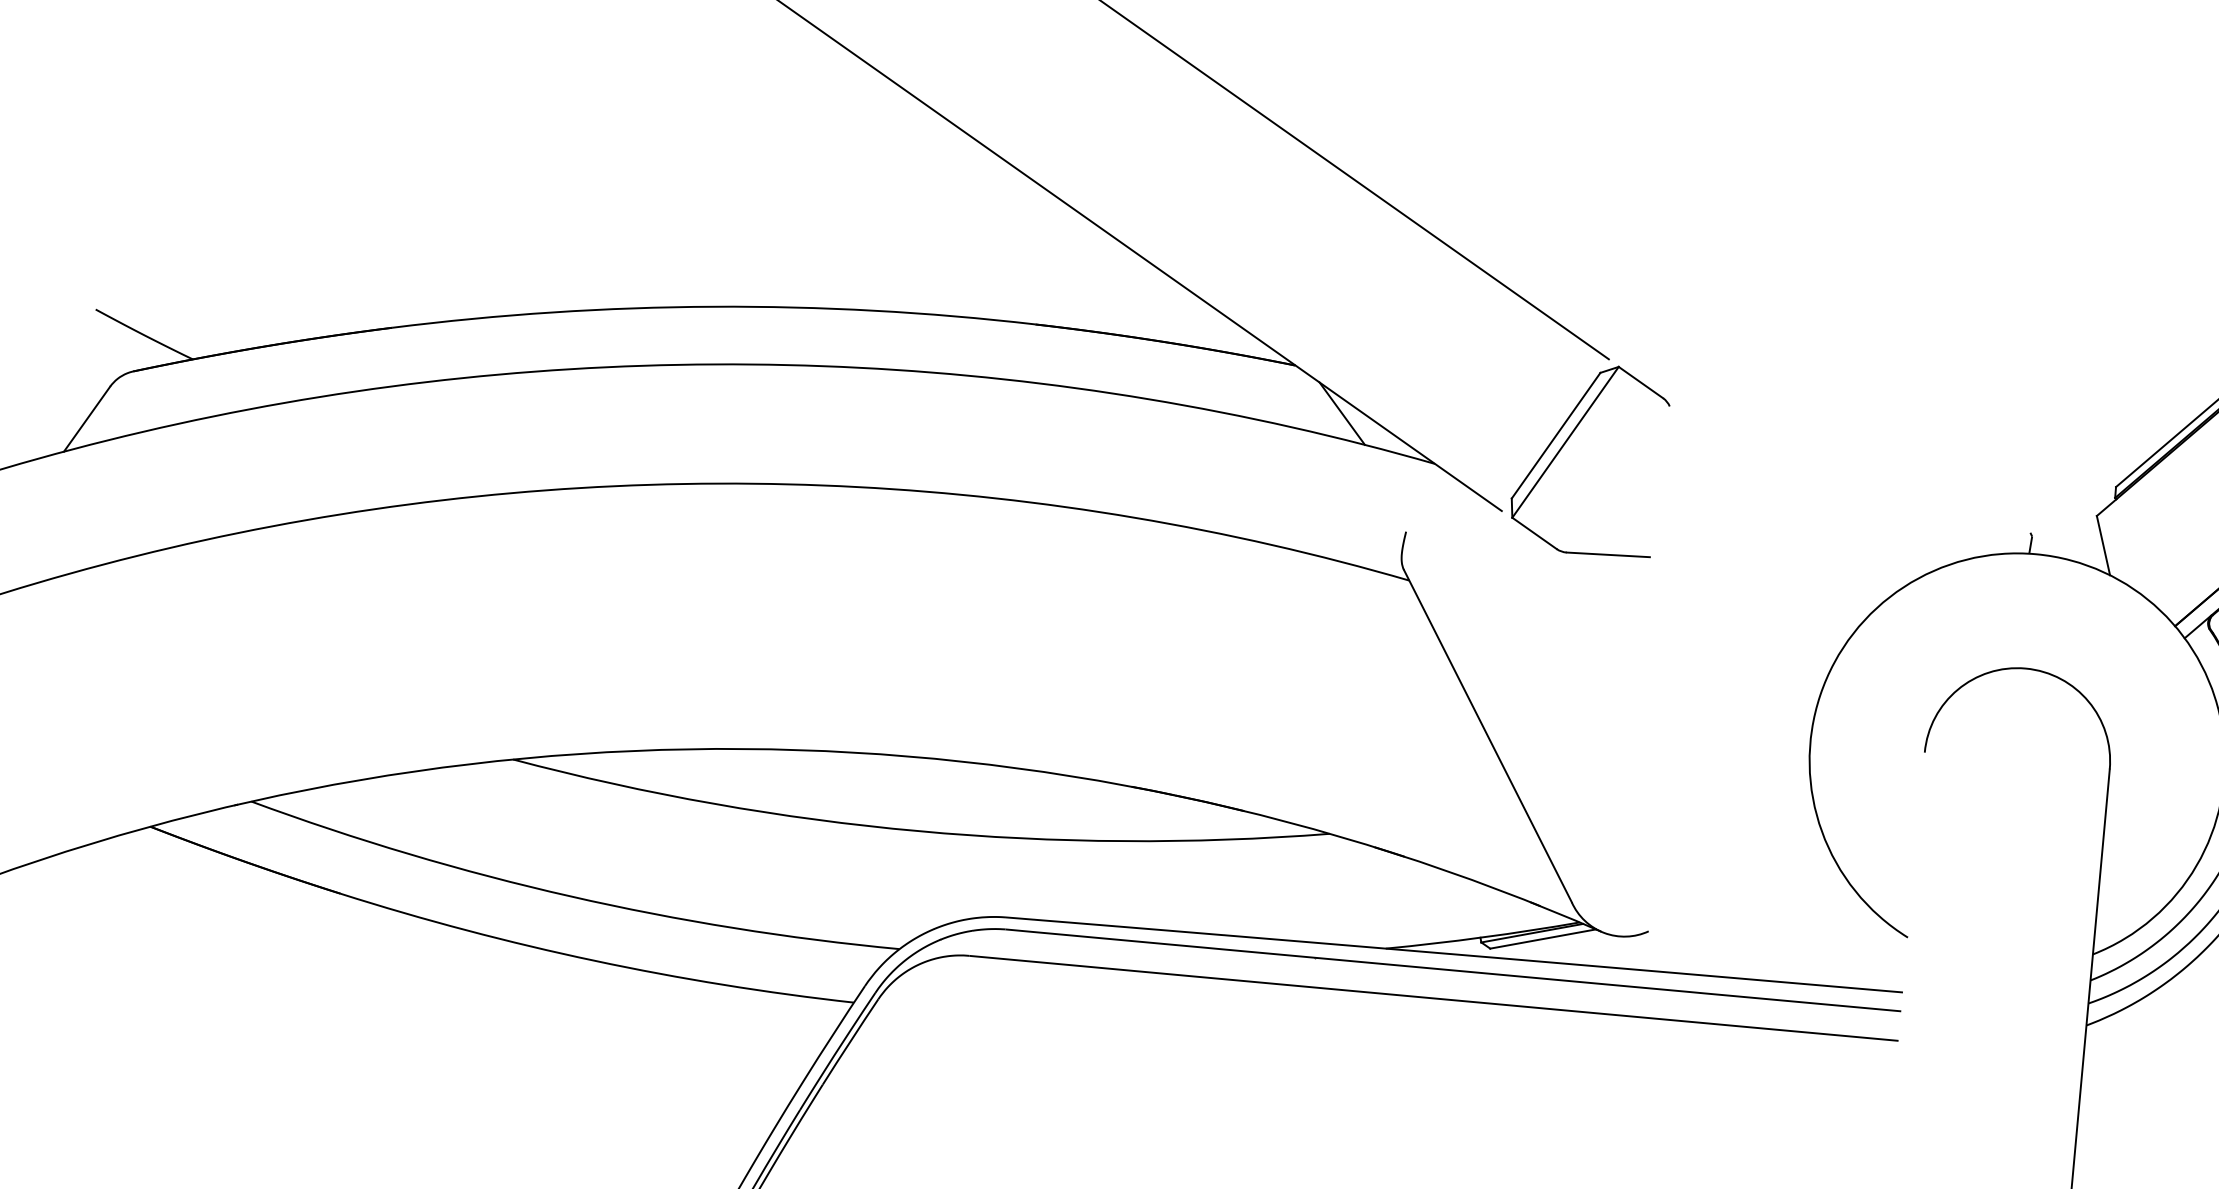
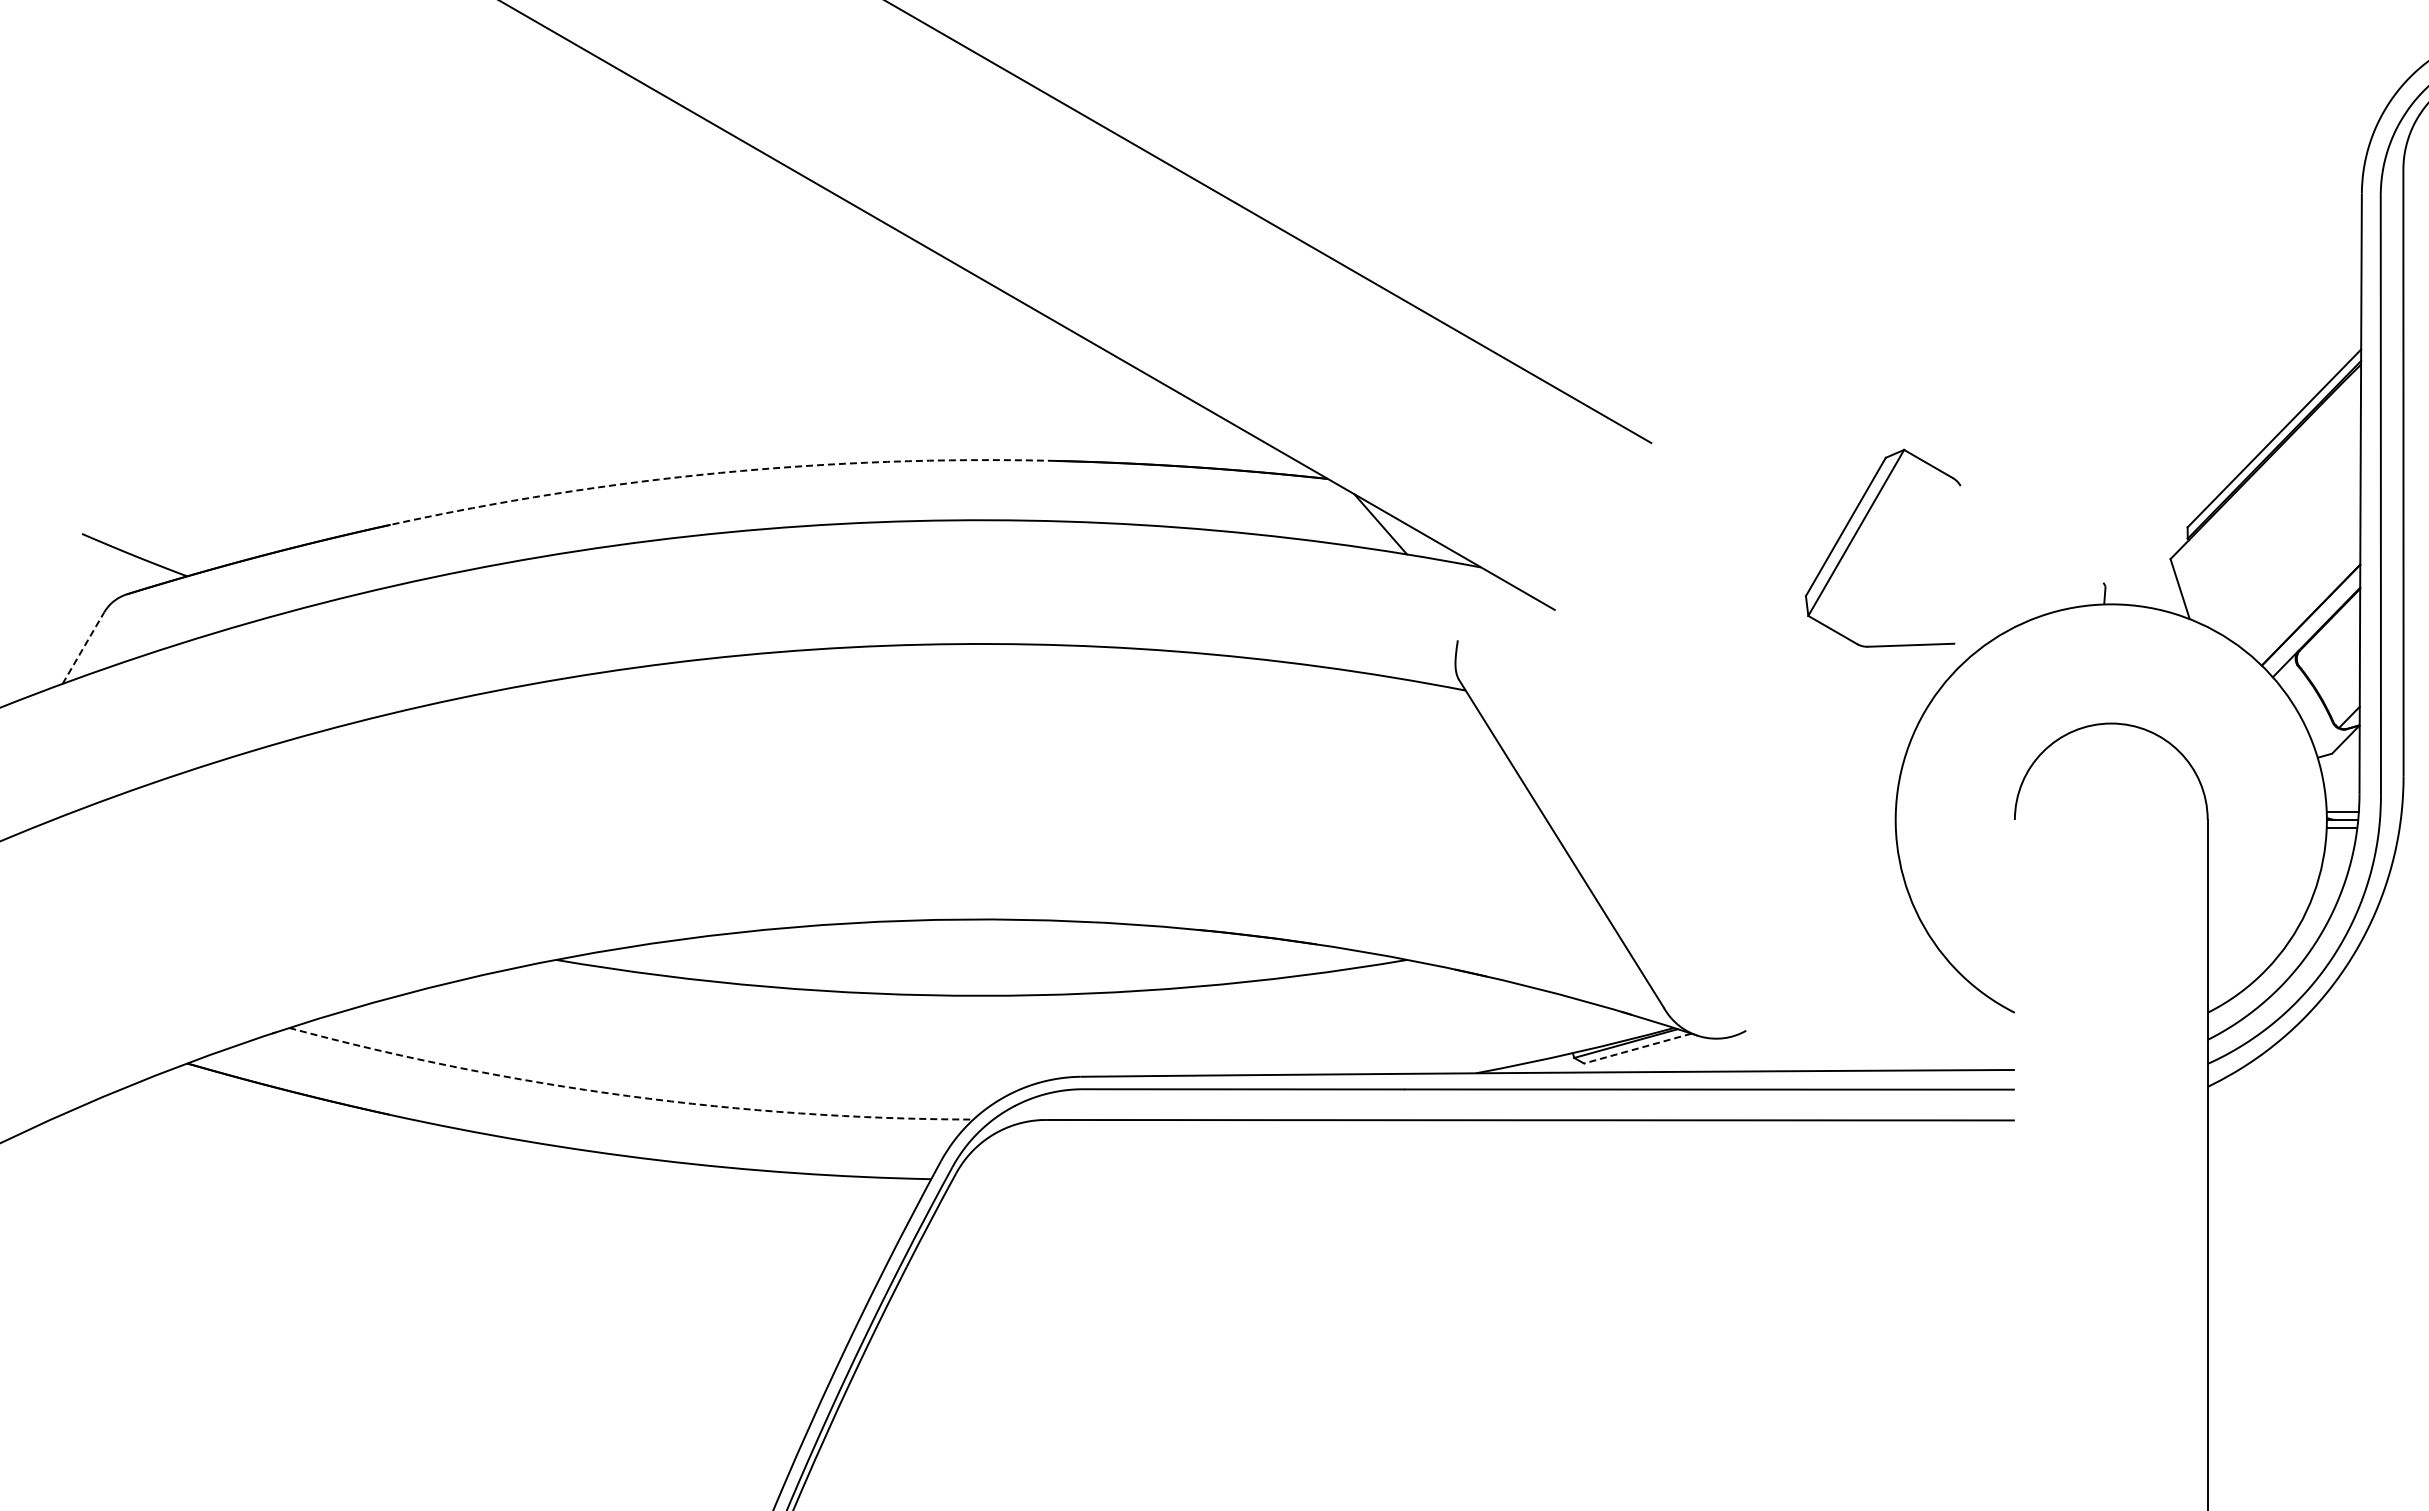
arc: (713, 306) -> (720, 472), solid -> dashed
line: (87, 418) -> (83, 647), solid -> dashed
part: (1567, 441) -> (1858, 531), moved
arc: (570, 896) -> (628, 1096), solid -> dashed
line: (1542, 938) -> (1637, 1048), solid -> dashed

